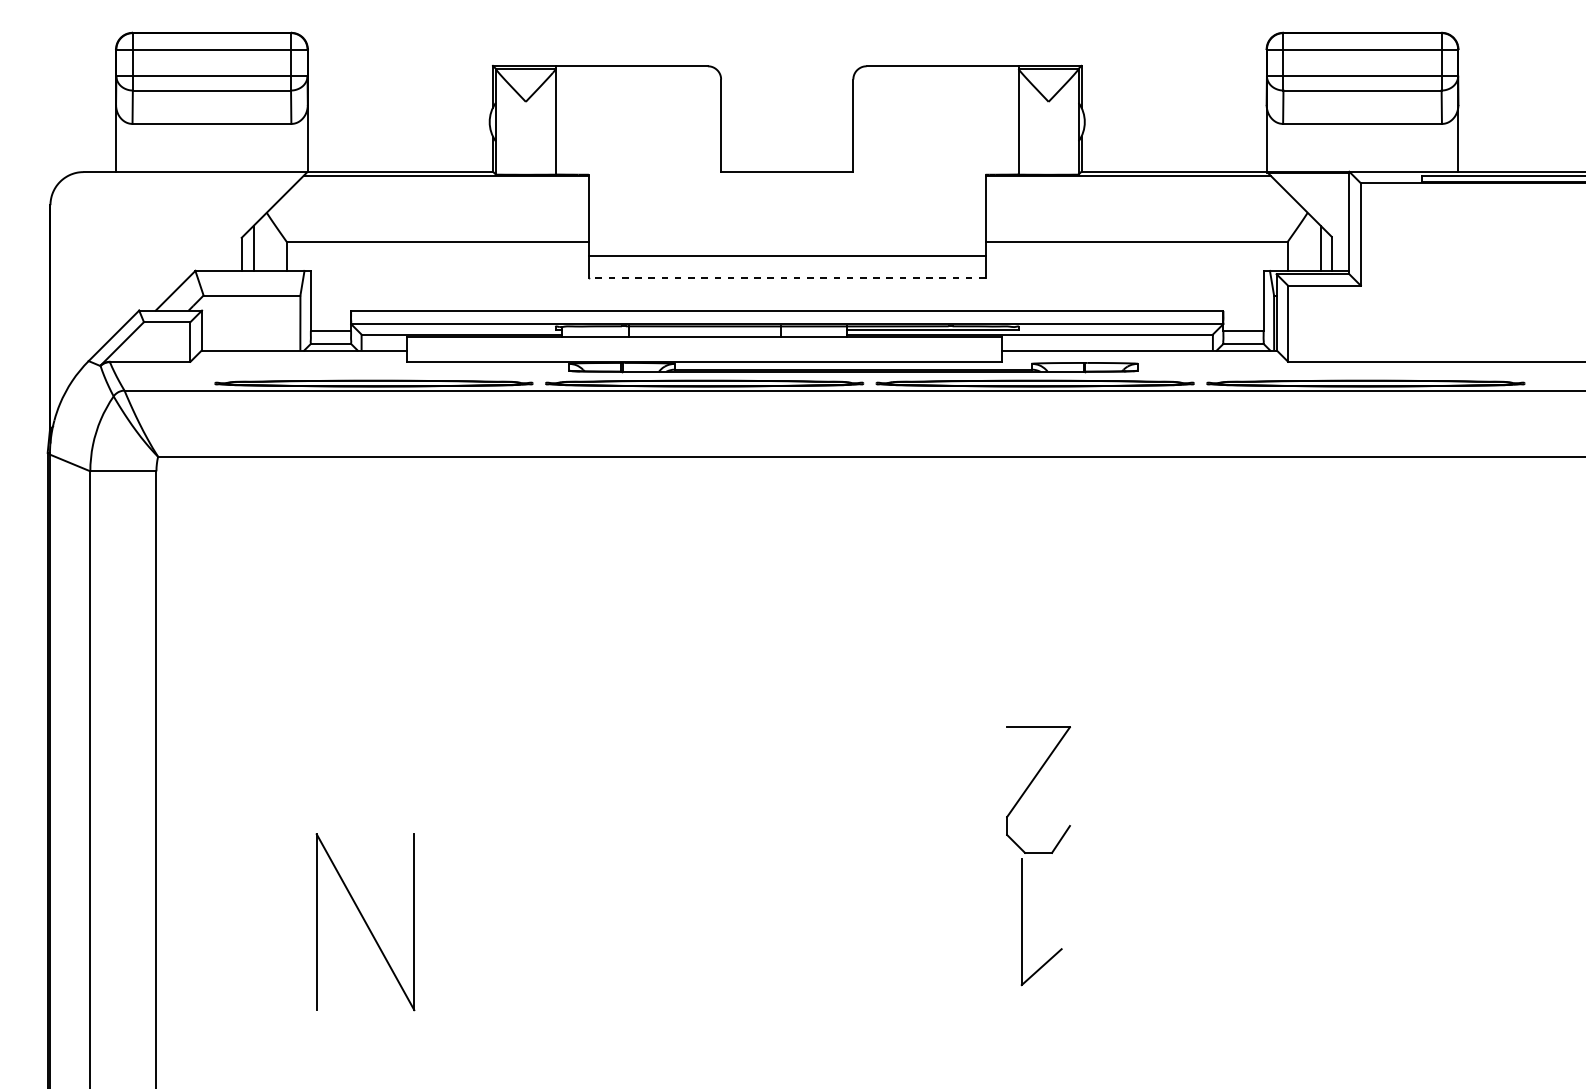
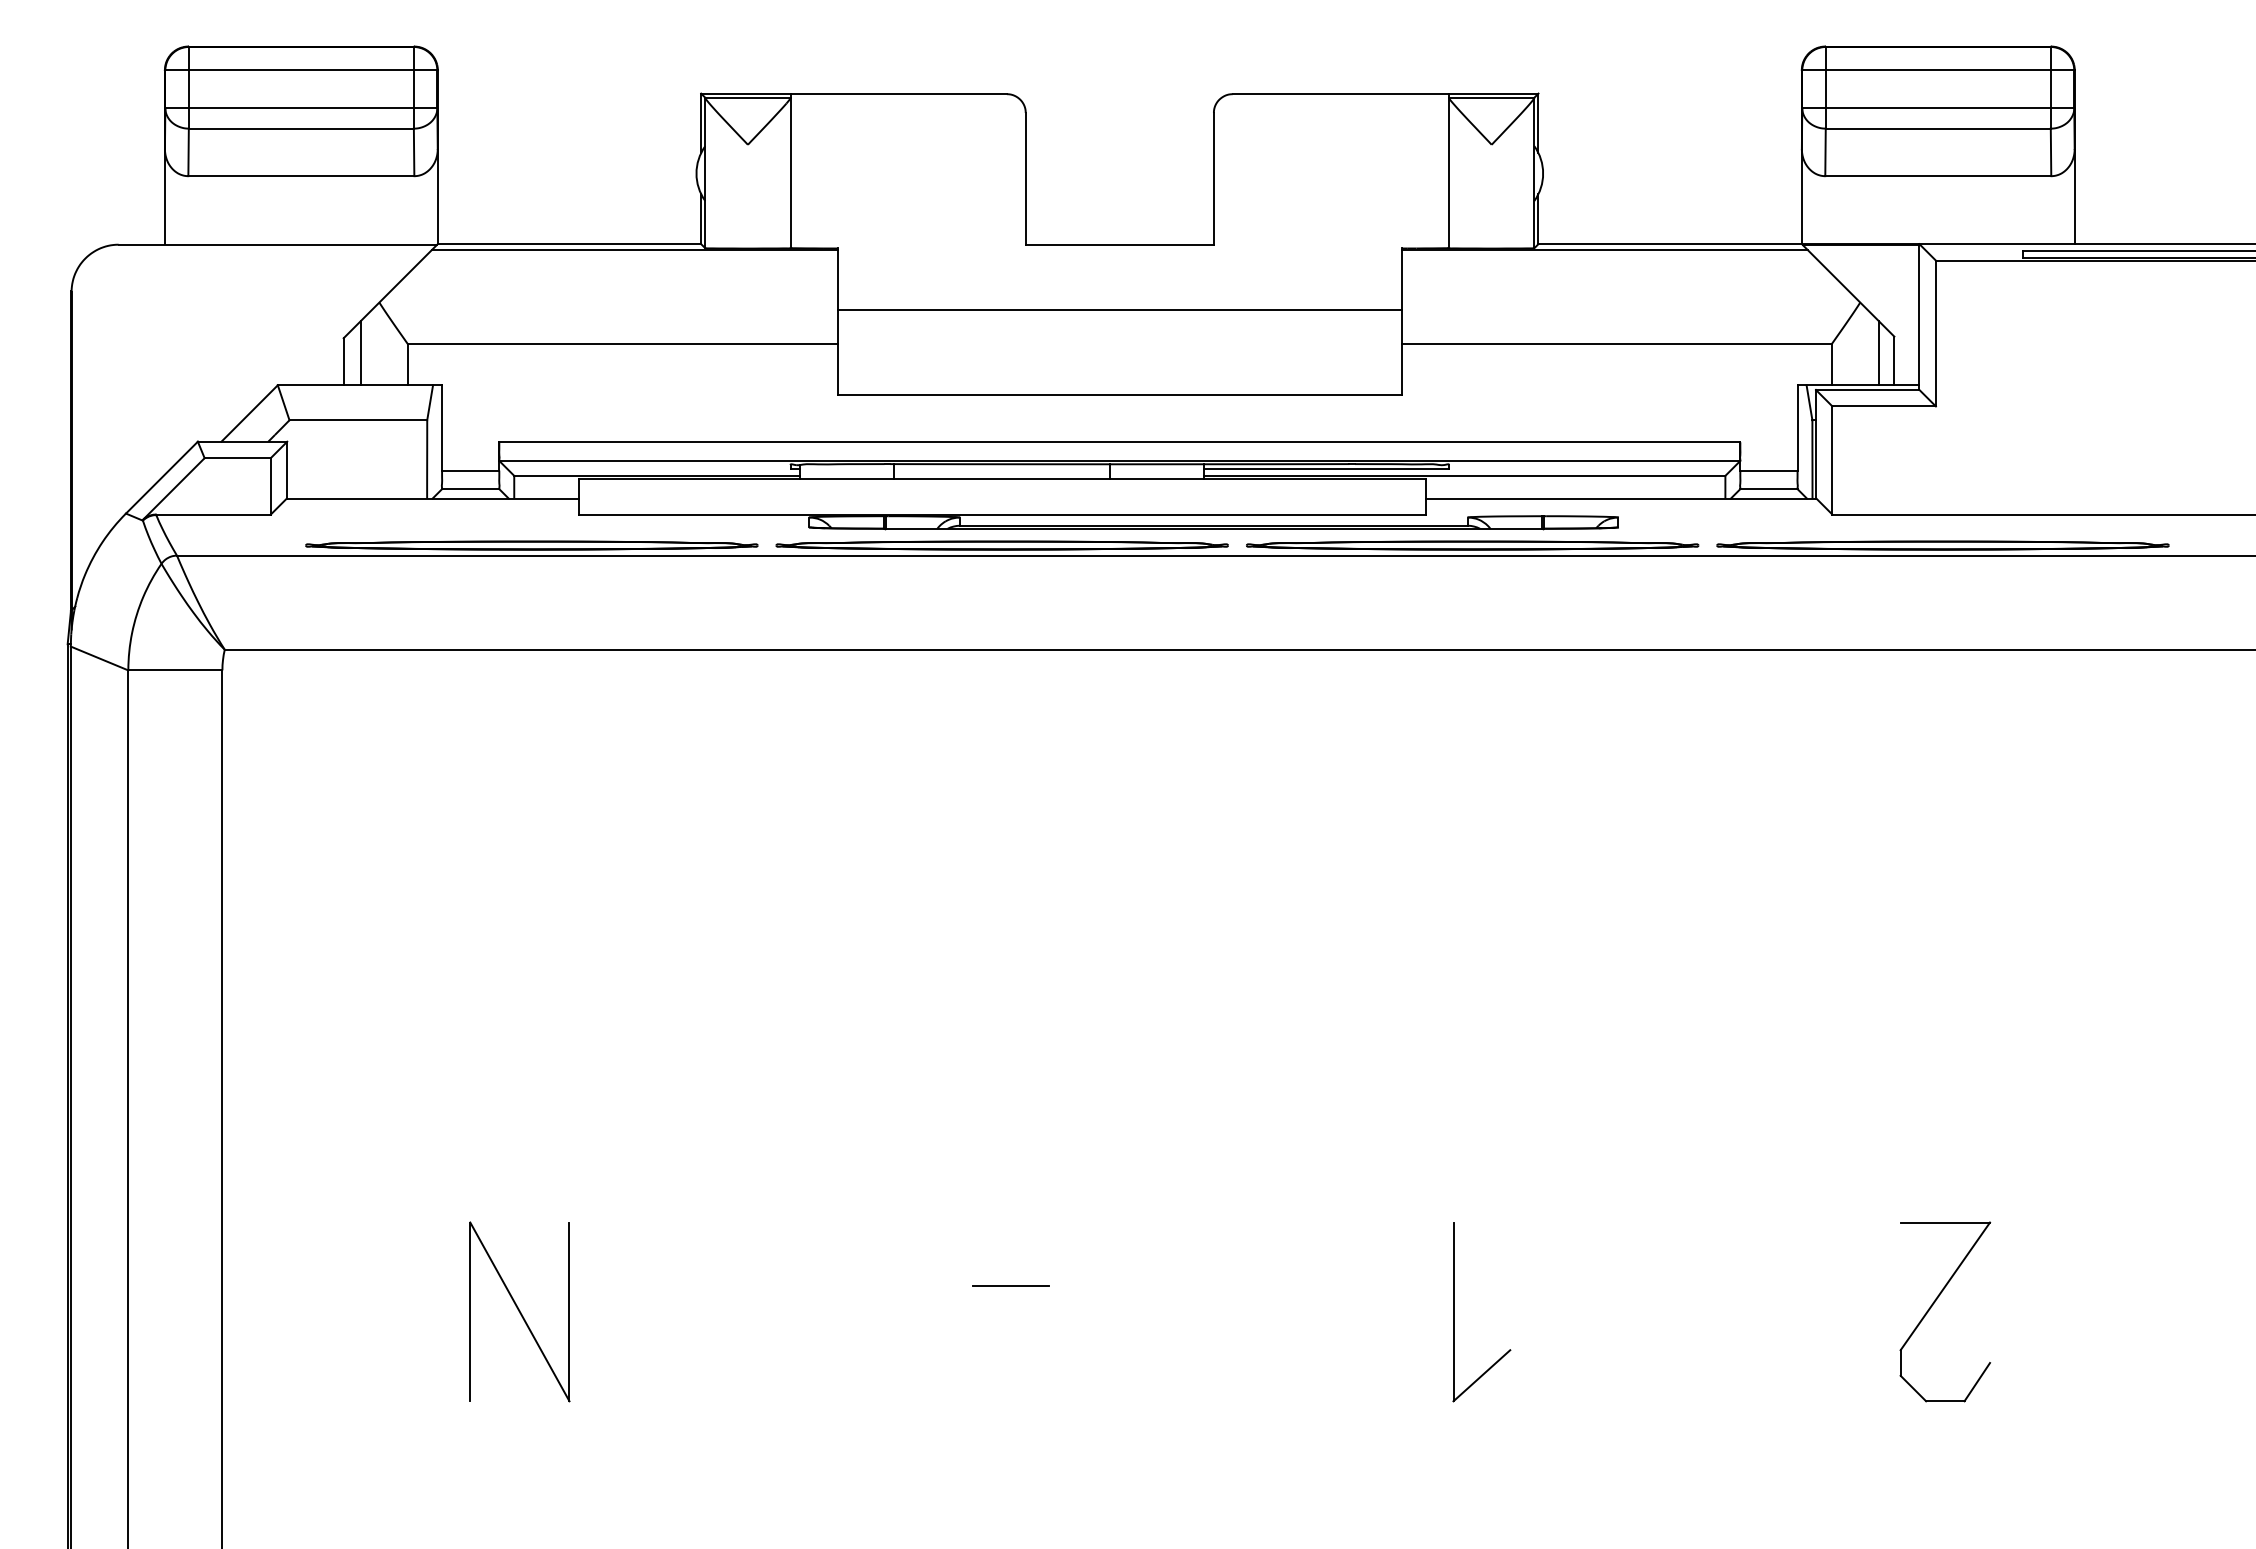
line: (787, 256) -> (1119, 310), moved
line: (787, 277) -> (1119, 394), dashed -> solid
part: (1030, 785) -> (1933, 1305), moved
line: (710, 904) -> (1010, 1286), added
part: (365, 921) -> (519, 1311), size x0.71

